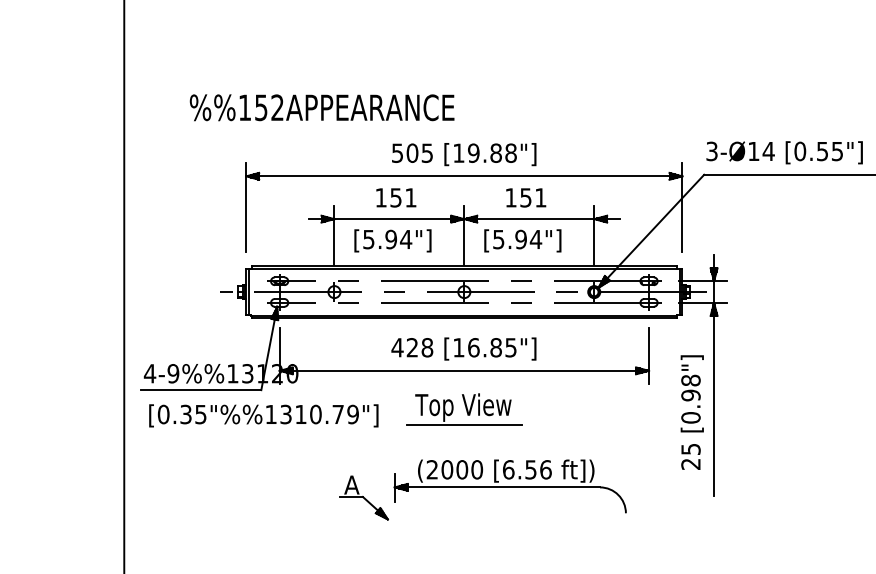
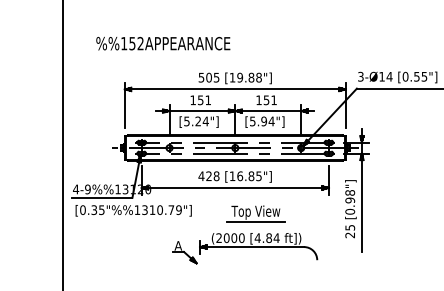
text: (322, 107) -> (163, 43), moved
text: (391, 239) -> (198, 121), [5.94"] -> [5.24"]
part: (462, 409) -> (255, 213), moved
text: (525, 470) -> (266, 238), [6.56 -> [4.84

